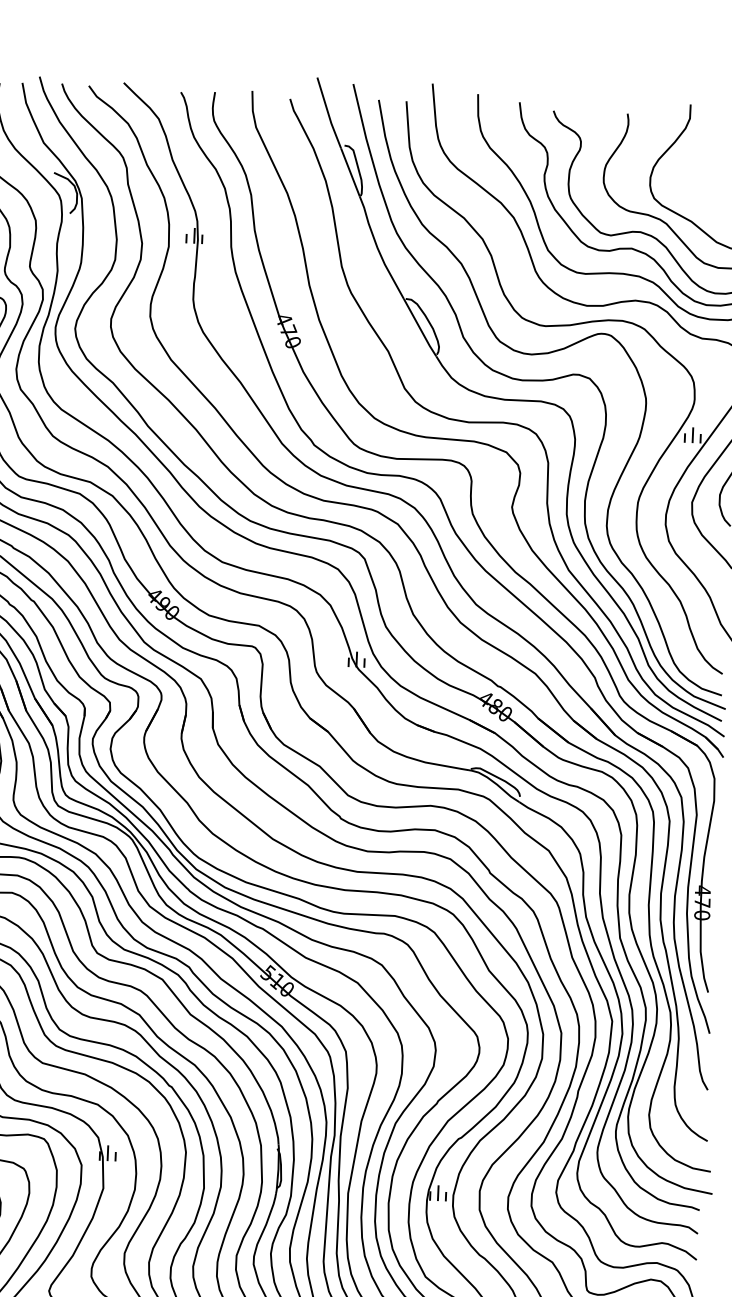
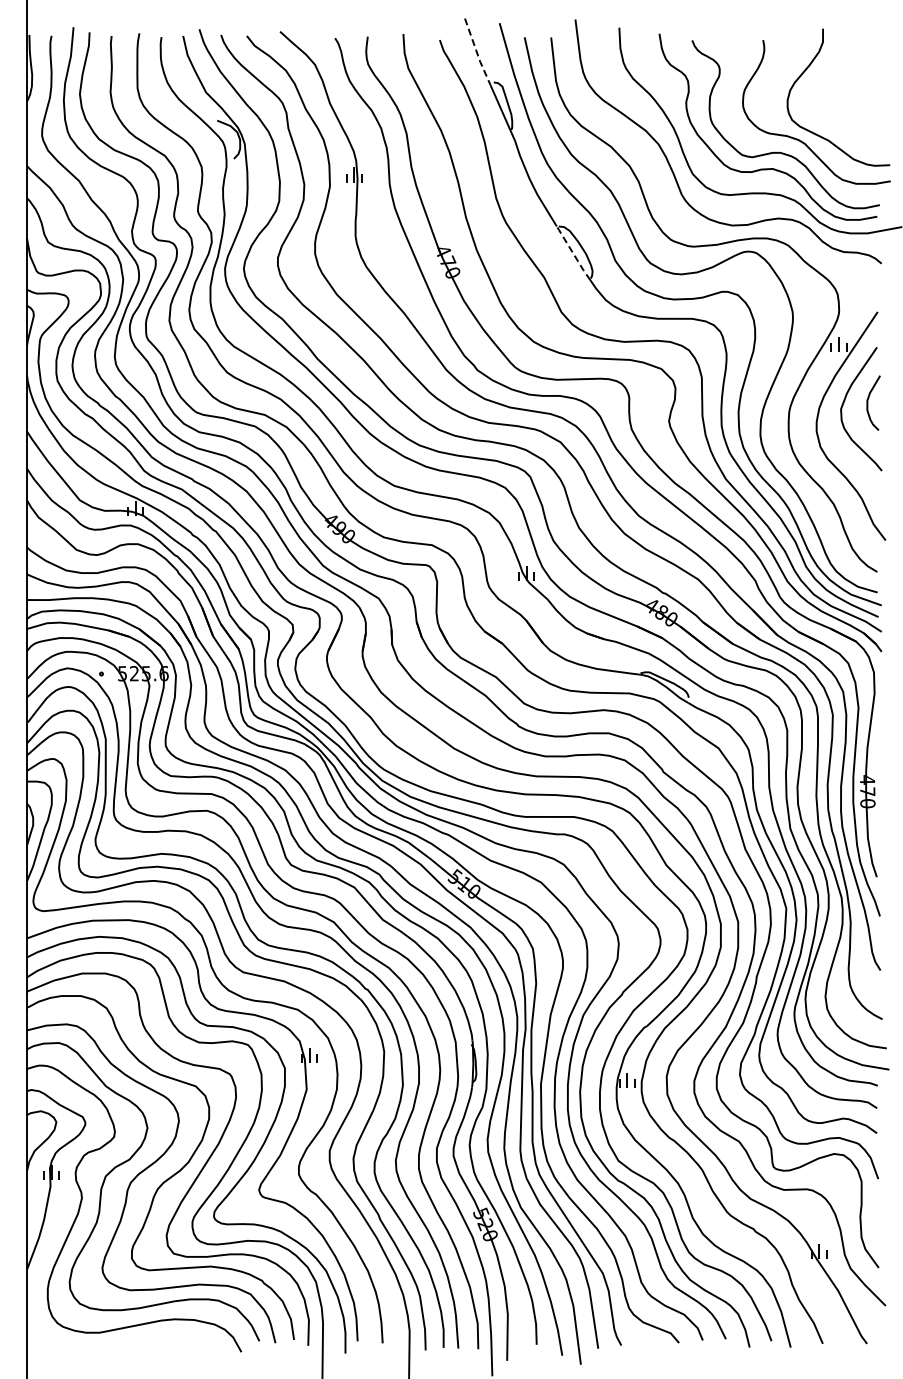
line: (328, 114) -> (477, 53), solid -> dashed
line: (418, 326) -> (572, 252), solid -> dashed

